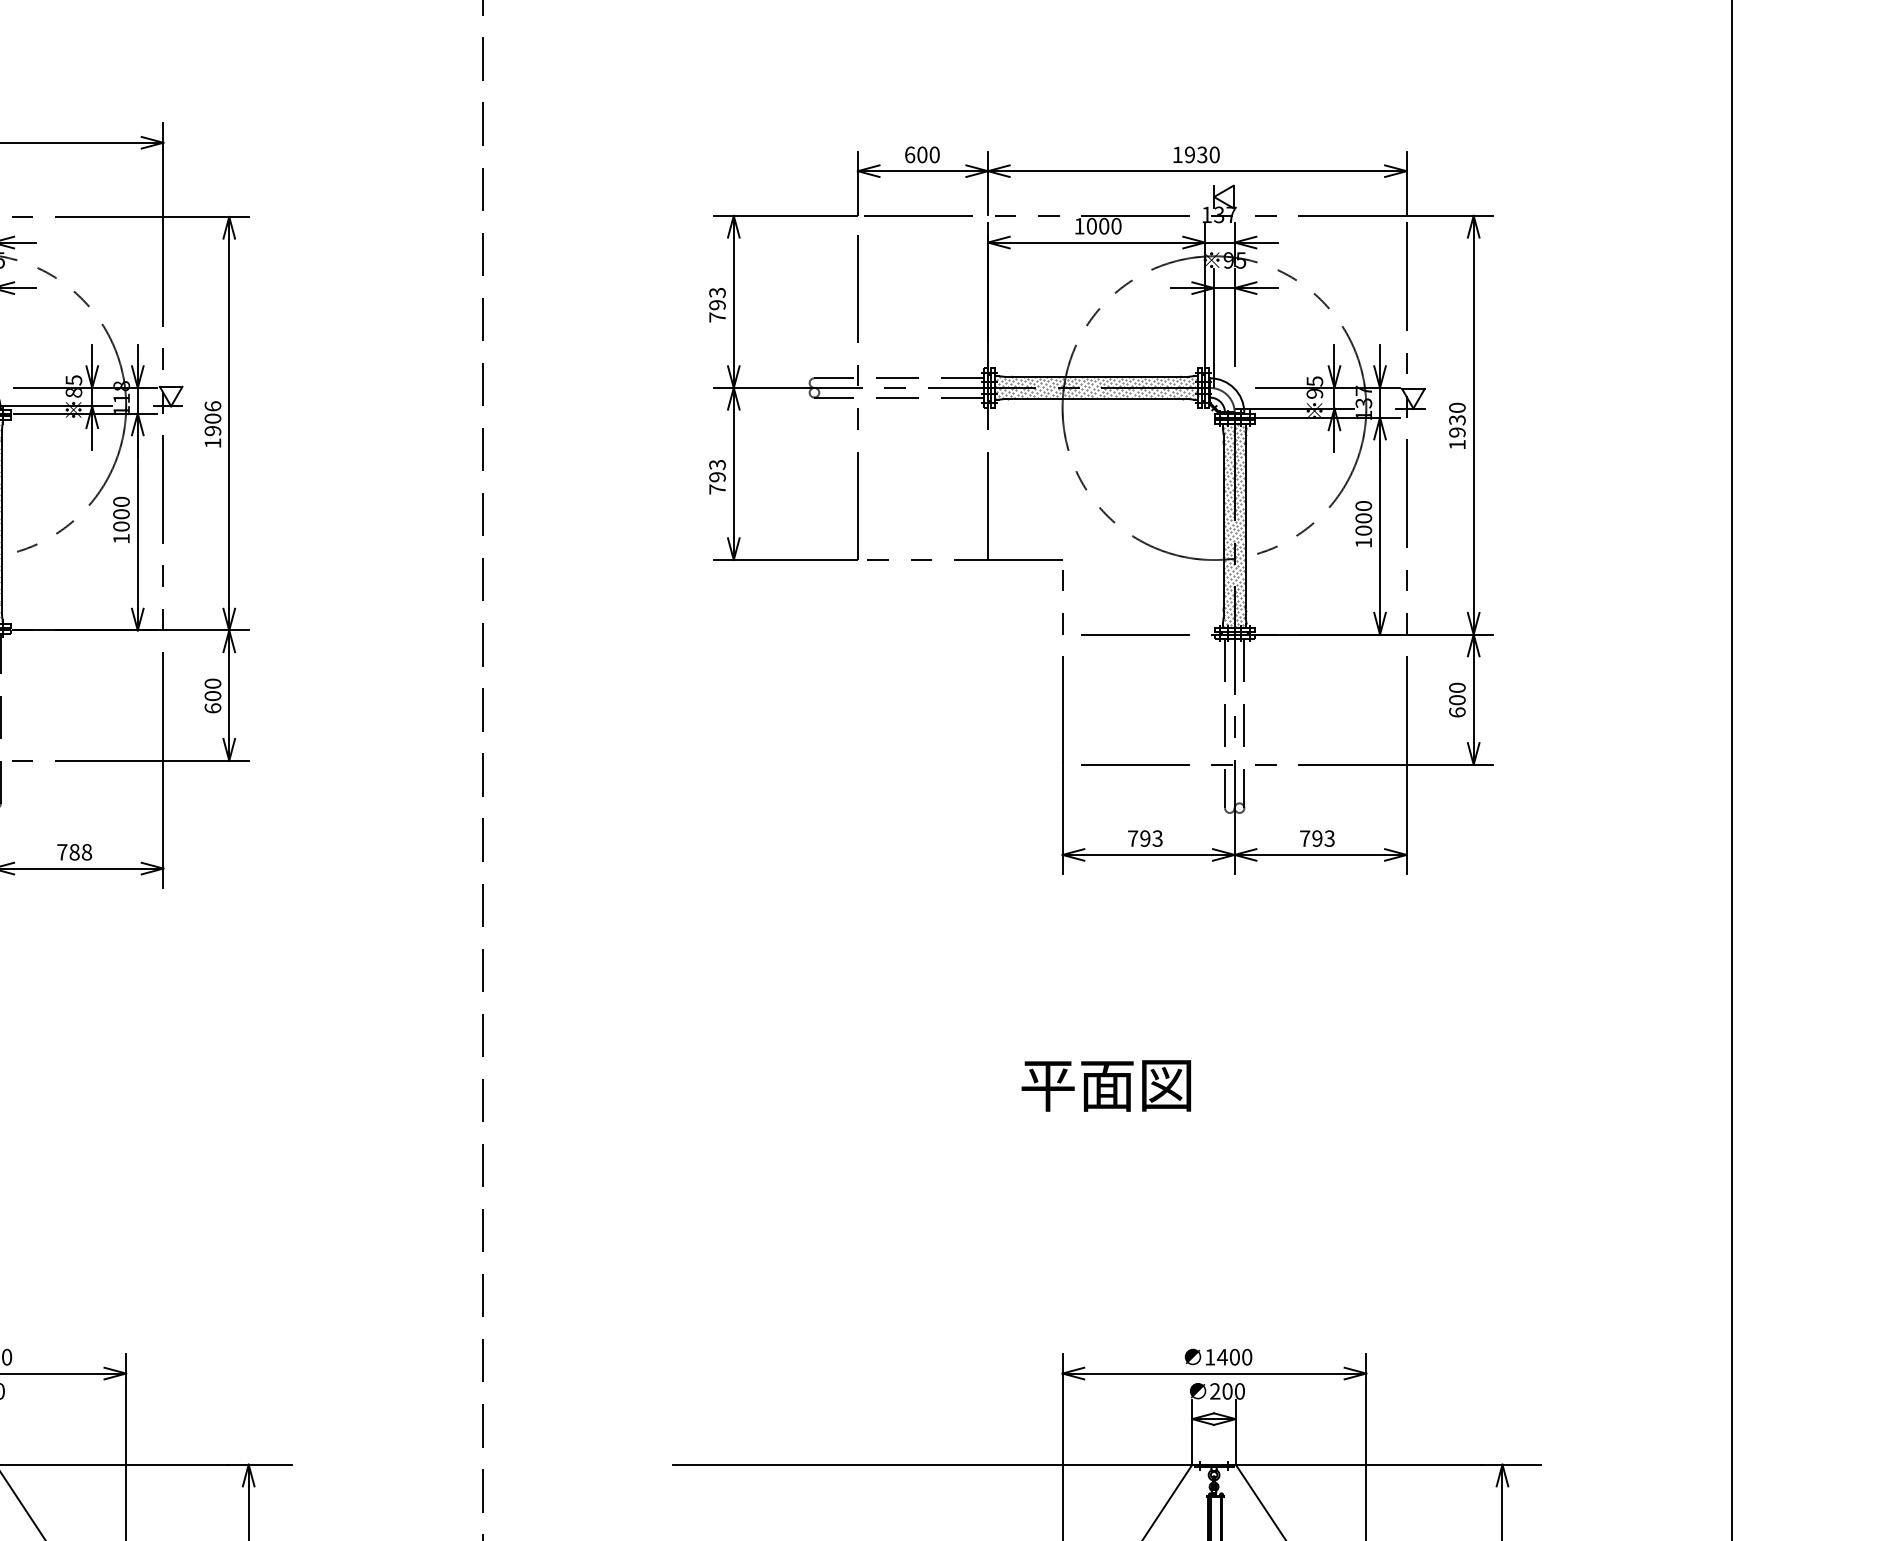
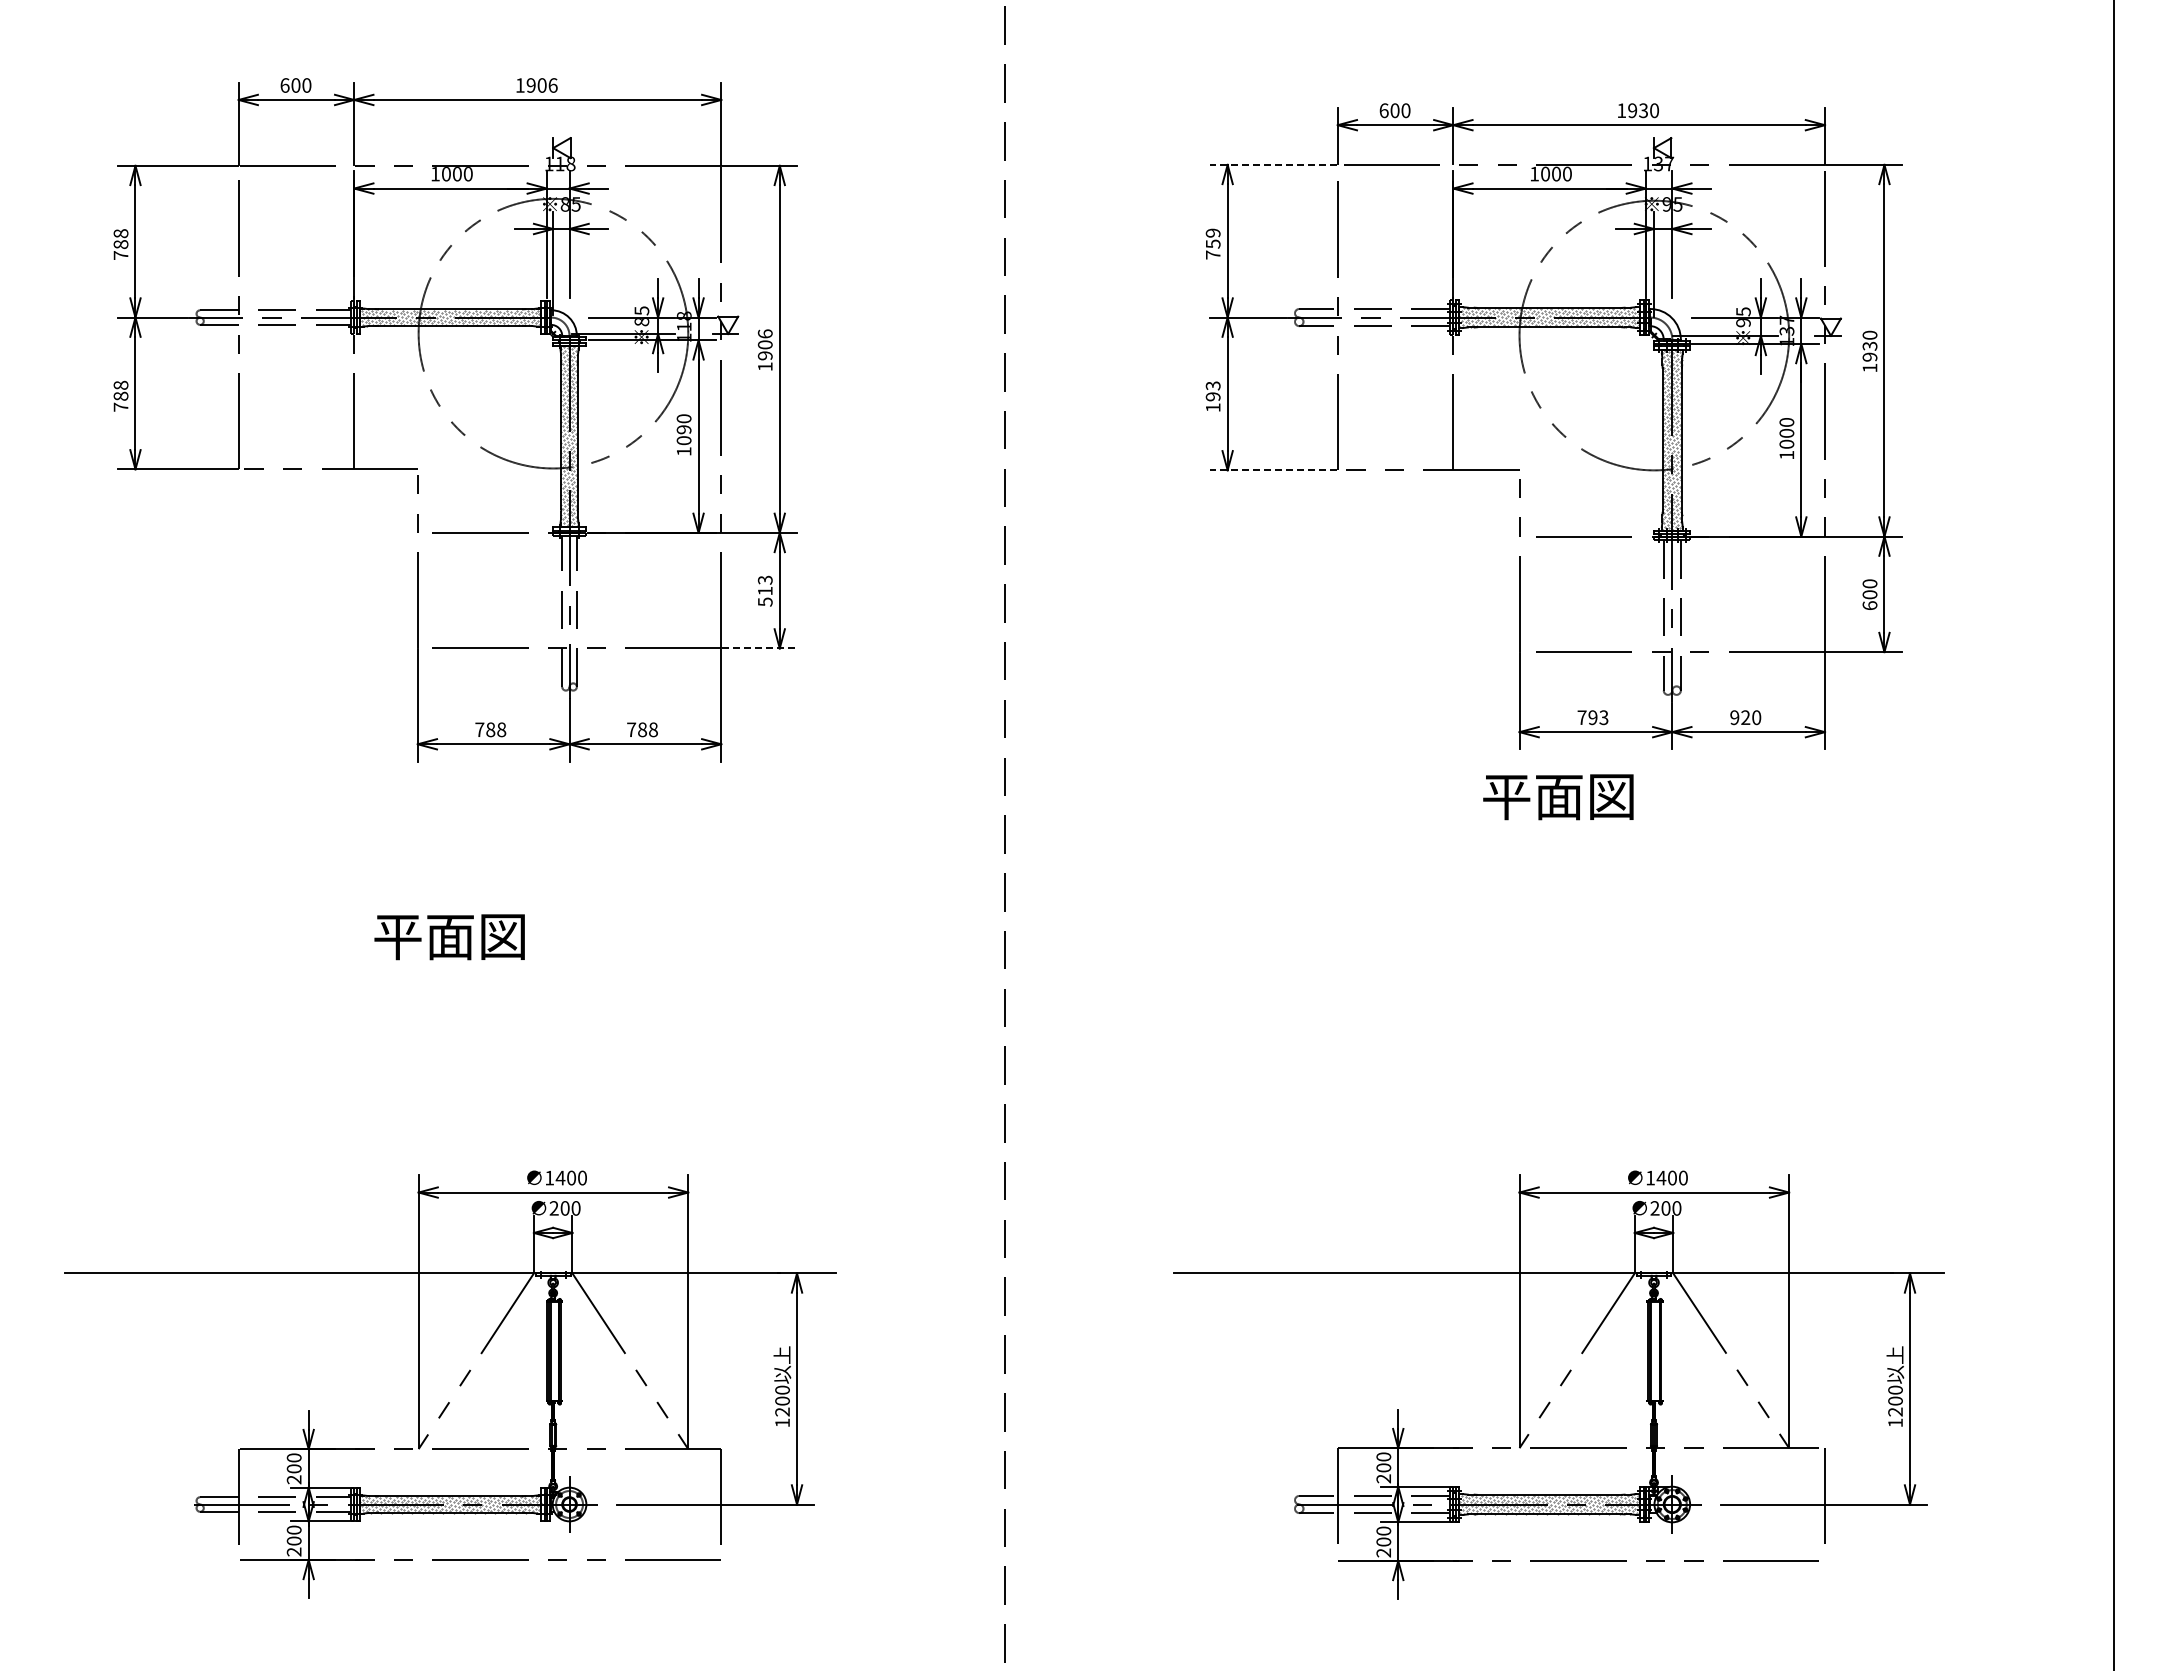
line: (785, 215) -> (1273, 164), solid -> dashed
text: (716, 298) -> (1212, 238), 793 -> 759
text: (717, 489) -> (1213, 407), 793 -> 193
text: (120, 513) -> (683, 429), 1000 -> 1090
line: (785, 560) -> (1273, 470), solid -> dashed
text: (212, 695) -> (764, 590), 600 -> 513
line: (207, 760) -> (760, 648), solid -> dashed
text: (1317, 838) -> (1745, 717), 793 -> 920
text: (1106, 1086) -> (1558, 797), moved

